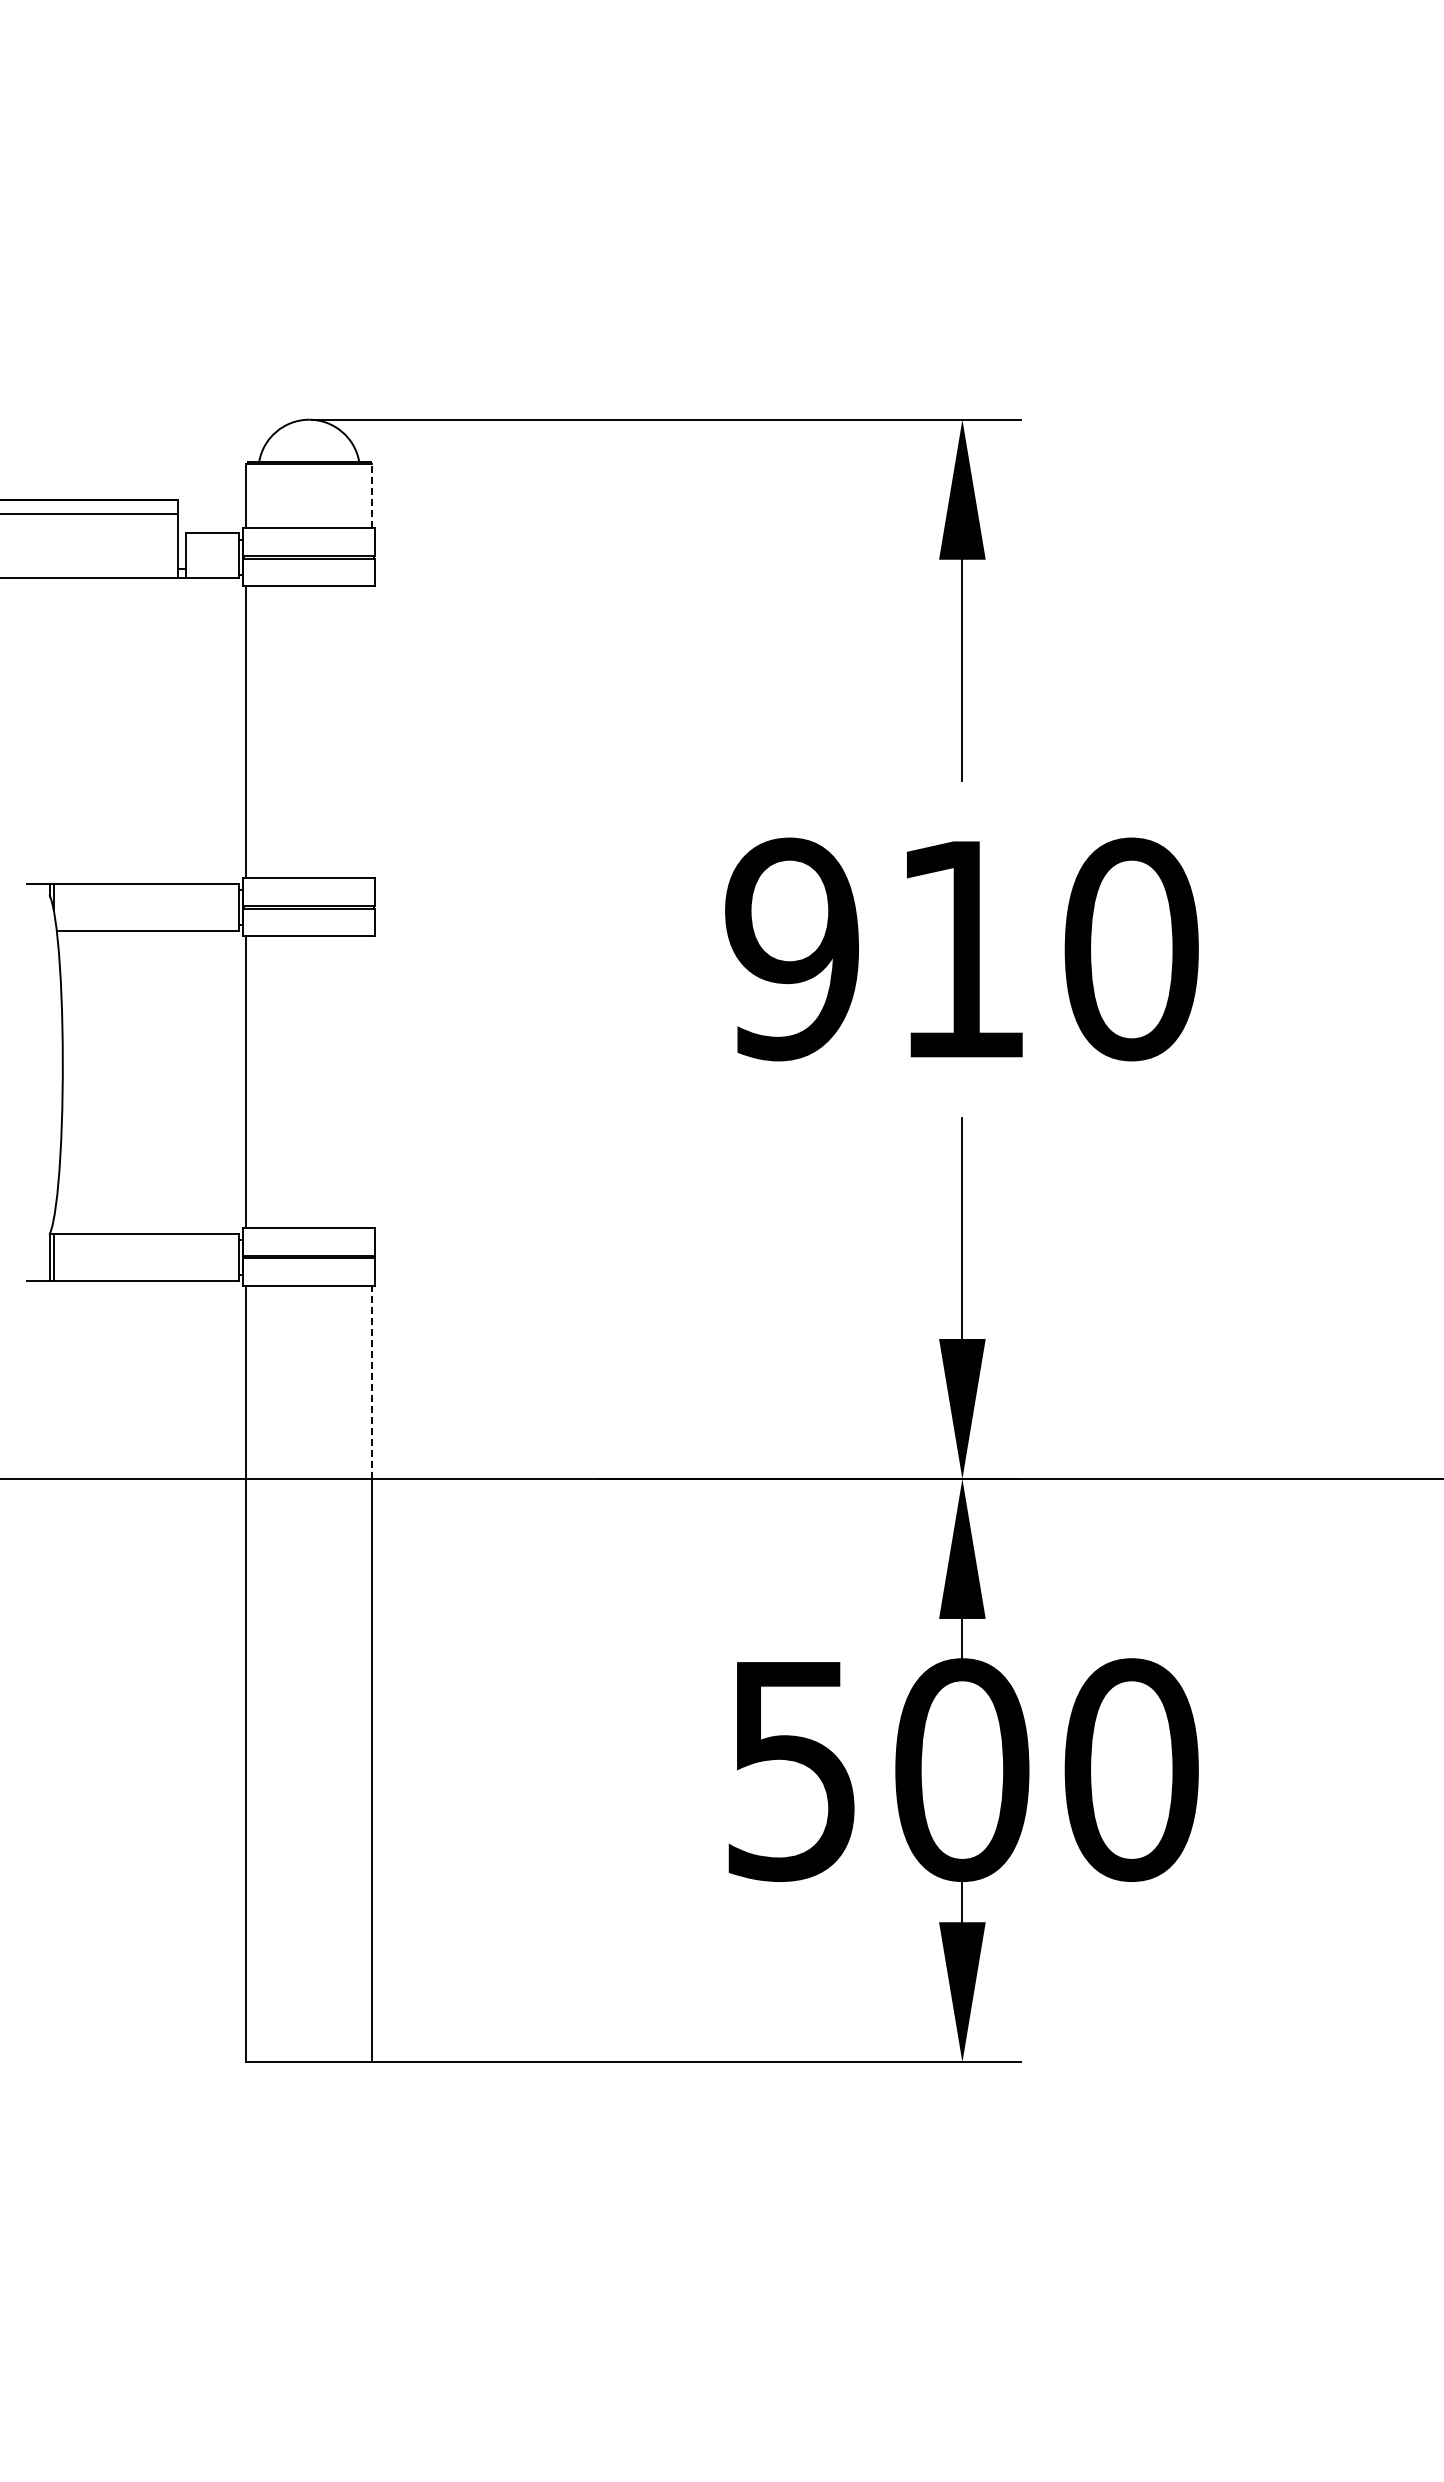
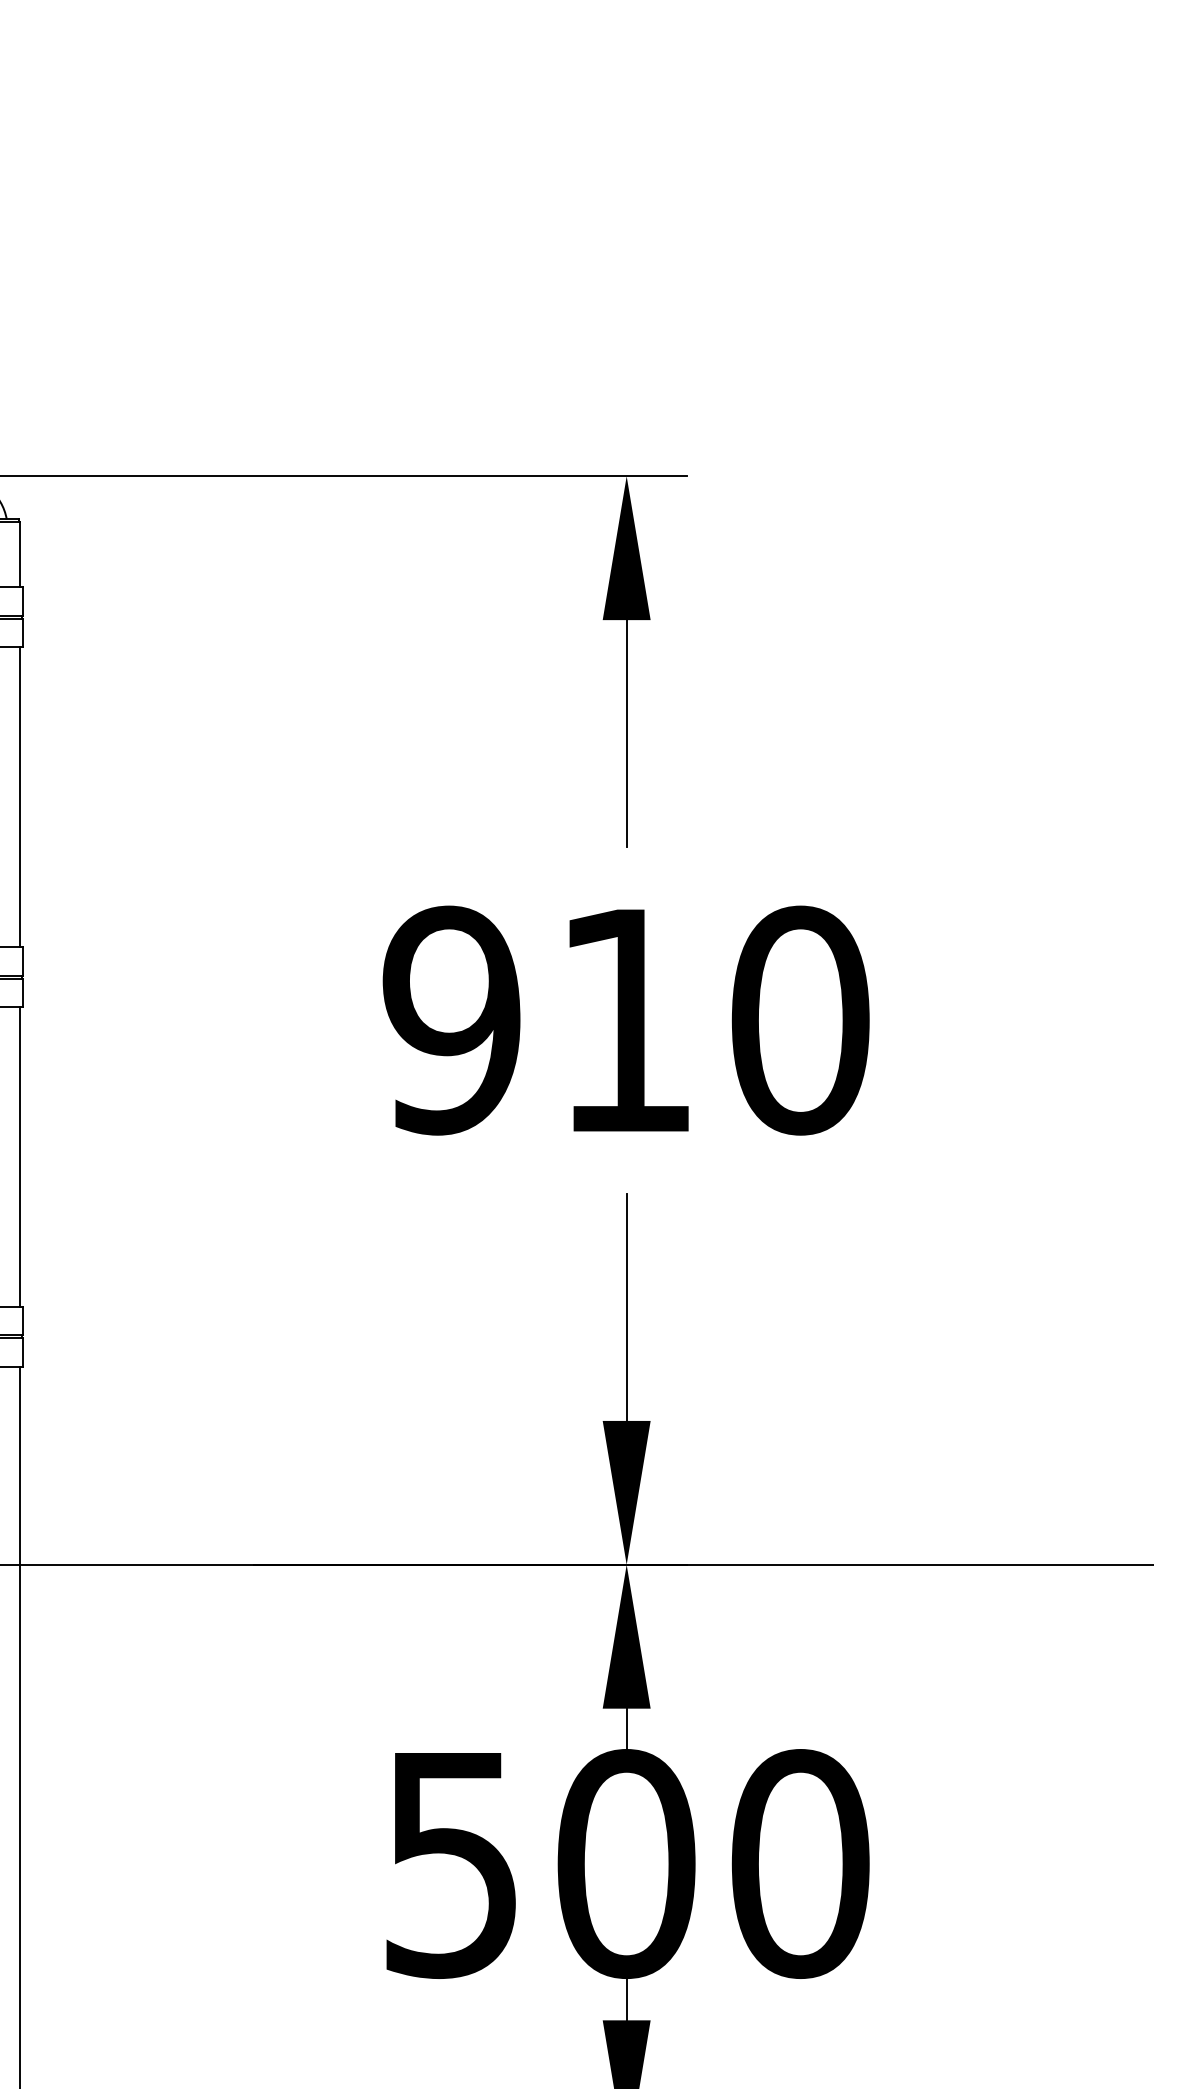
line: (372, 496) -> (20, 555), dashed -> solid
line: (372, 731) -> (20, 796), added
line: (372, 1081) -> (20, 1156), added
line: (372, 1382) -> (20, 1465), dashed -> solid

